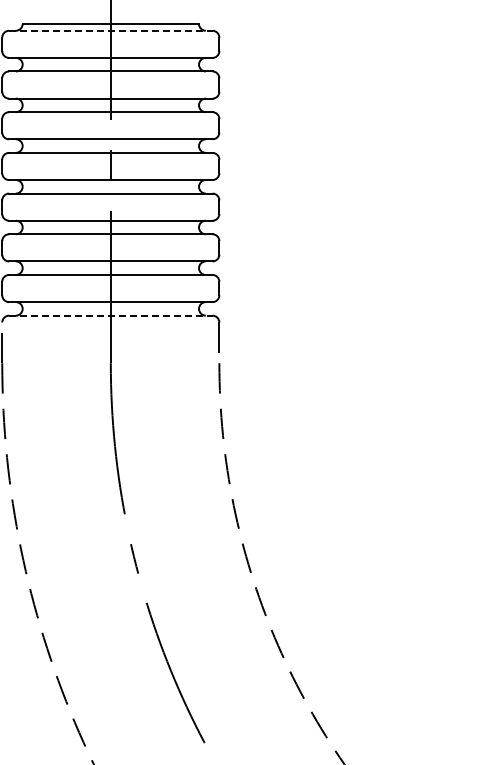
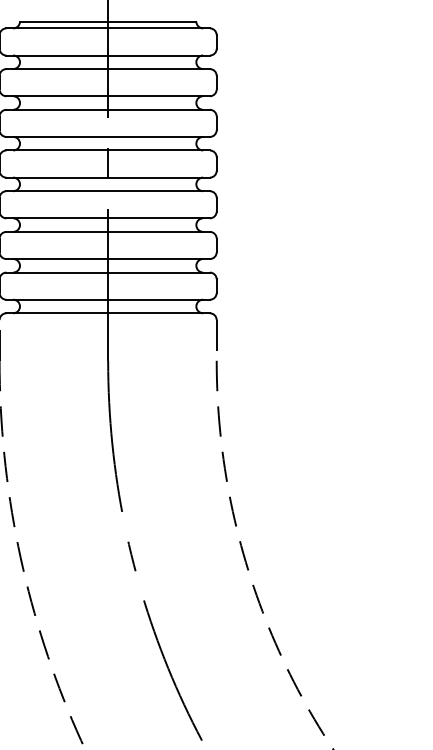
line: (110, 30) -> (107, 28), dashed -> solid
line: (110, 315) -> (107, 313), dashed -> solid

